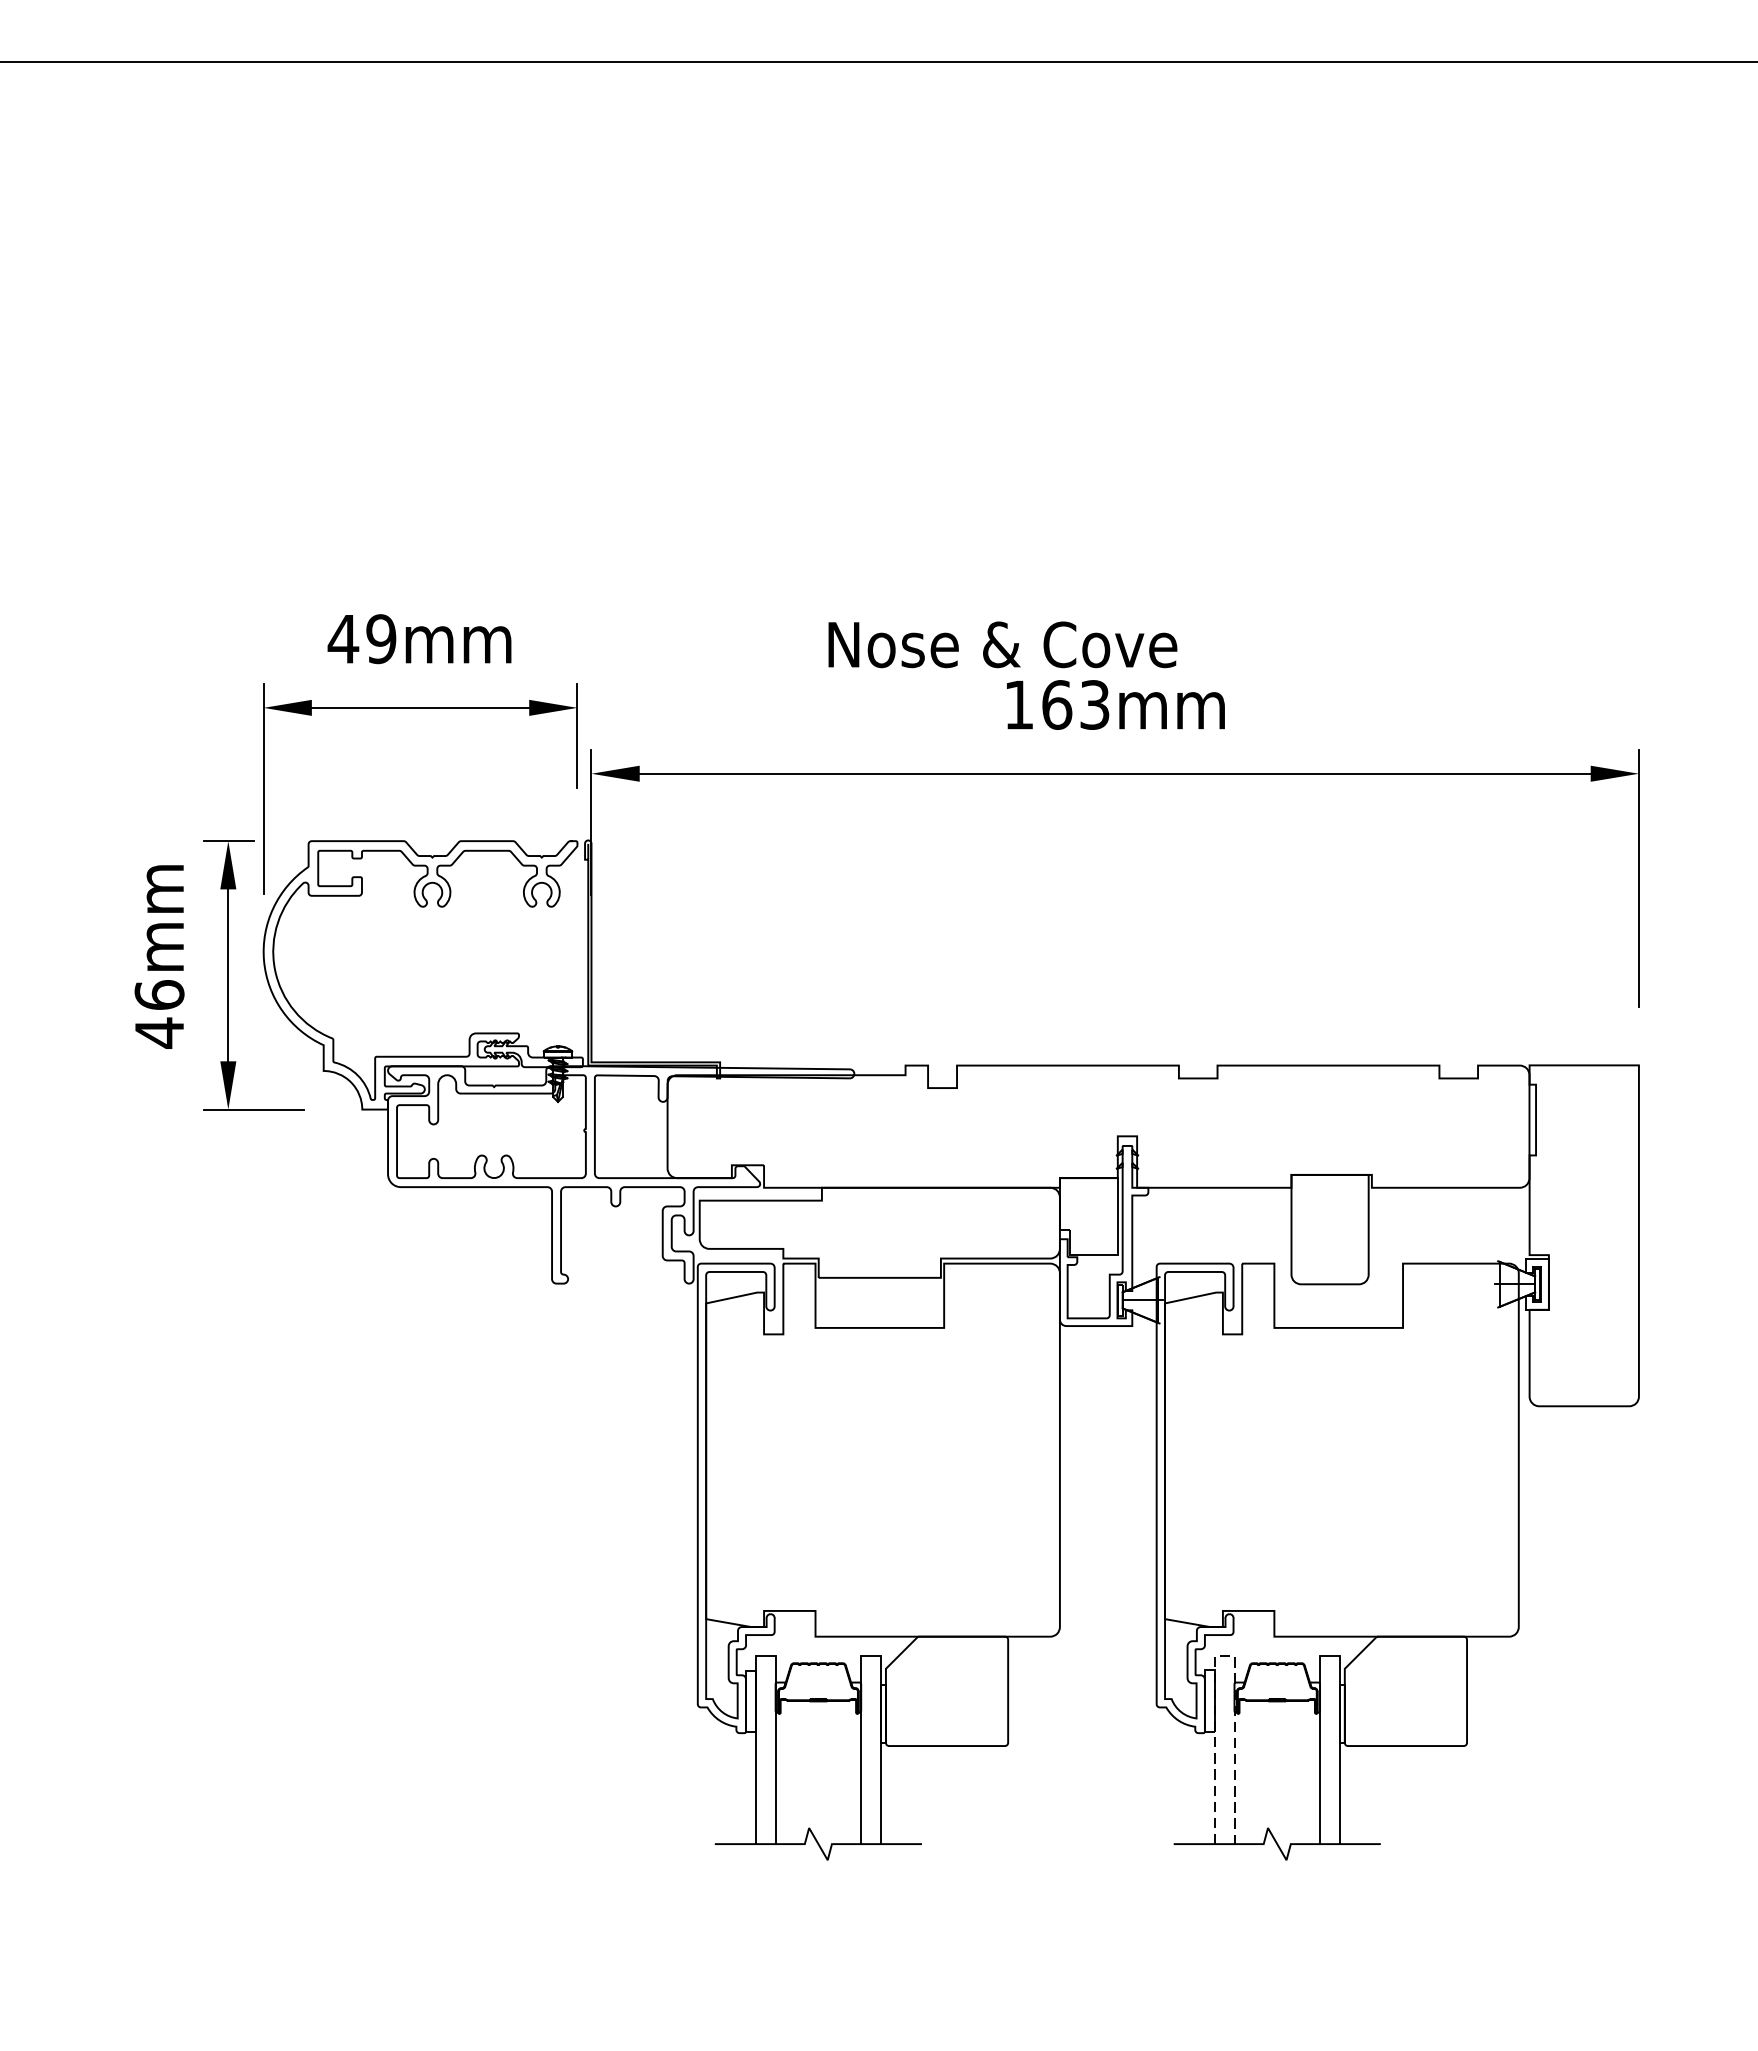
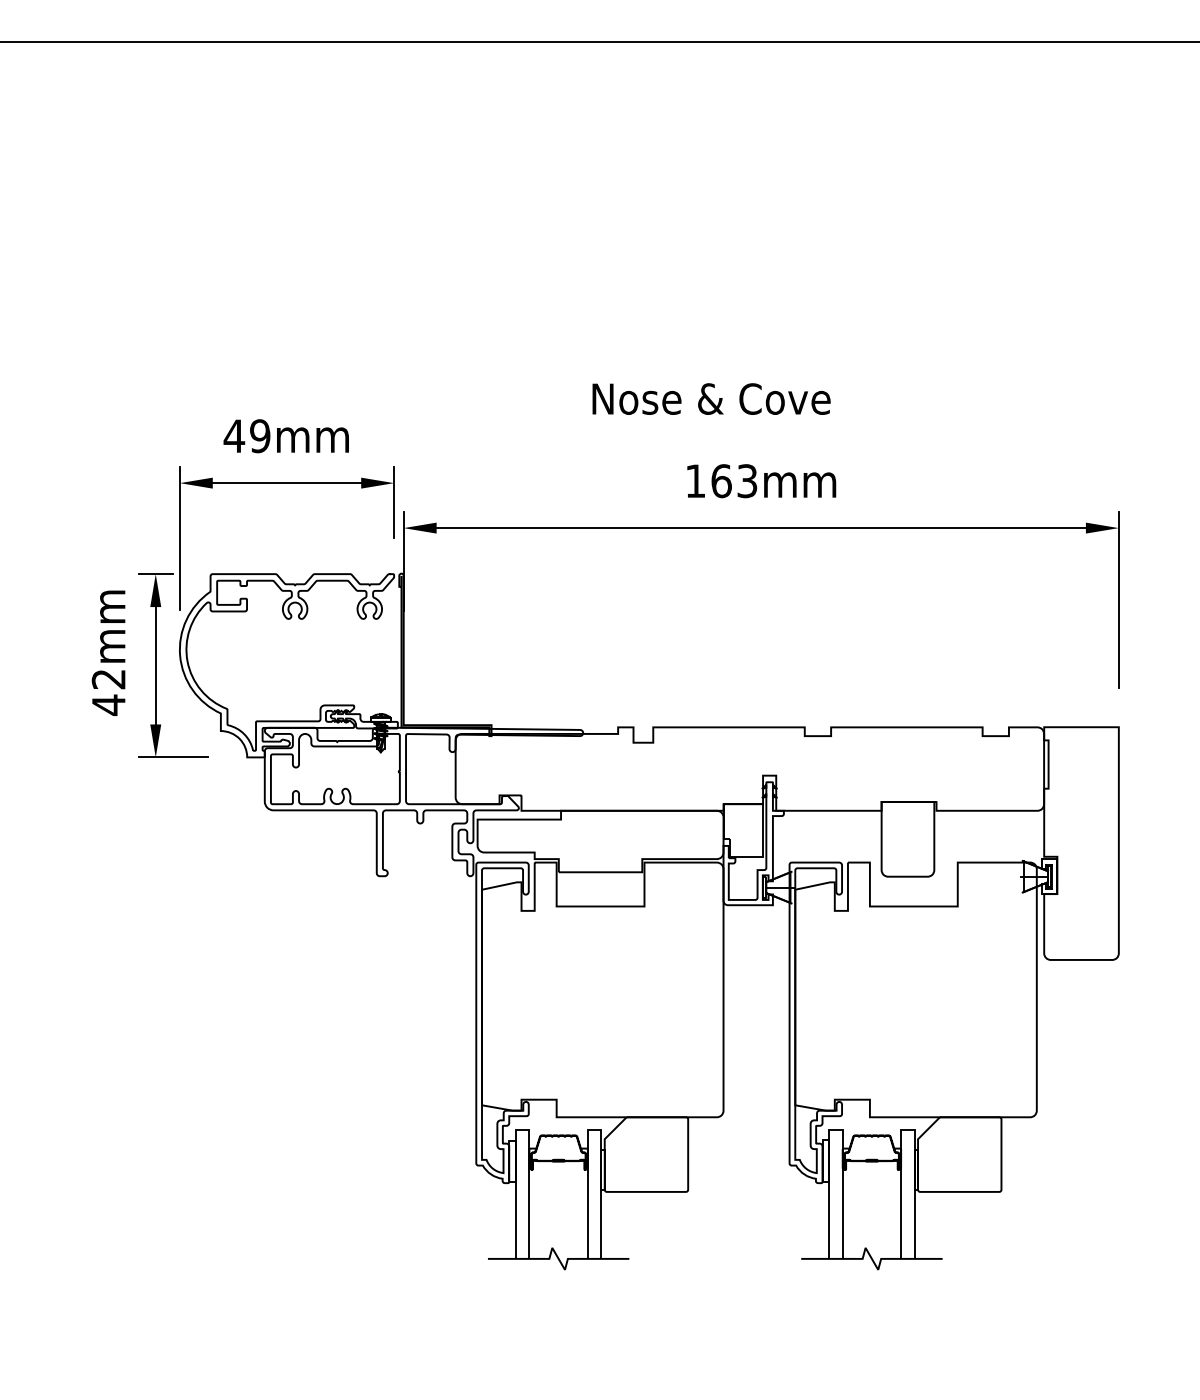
text: (1002, 643) -> (711, 398), moved
text: (159, 995) -> (108, 679), 46mm -> 42mm
line: (1223, 1656) -> (835, 1130), dashed -> solid

